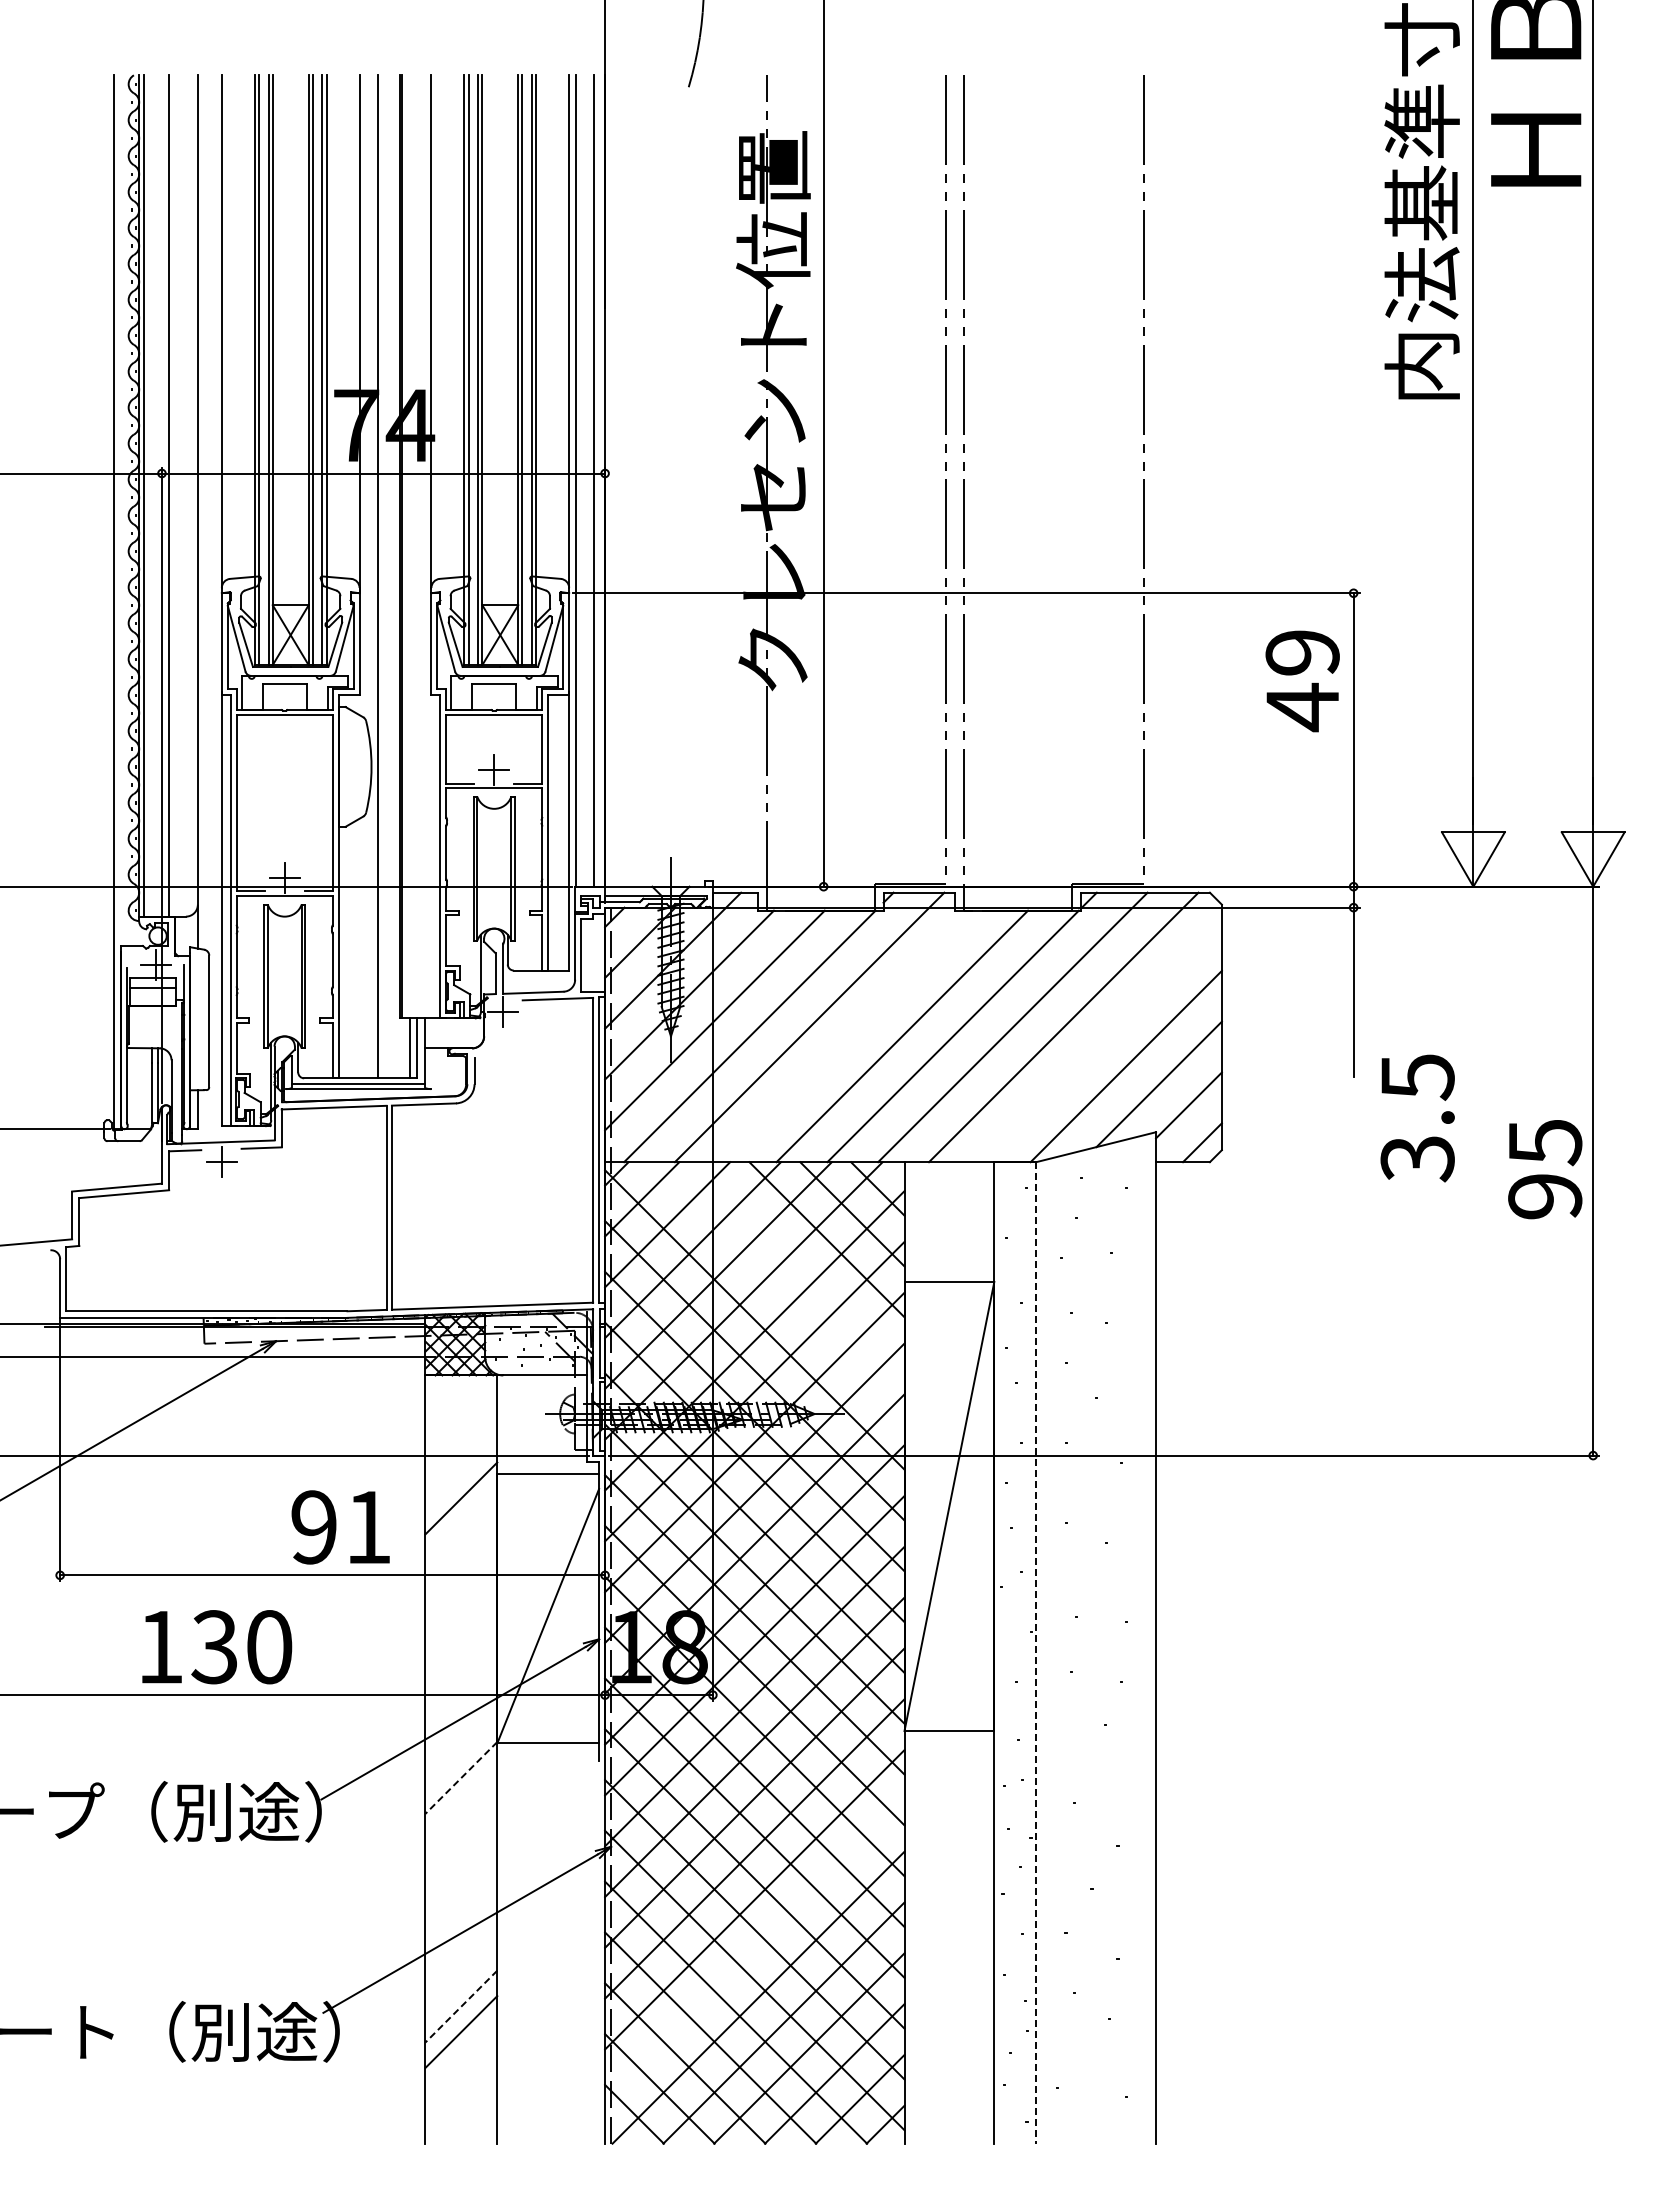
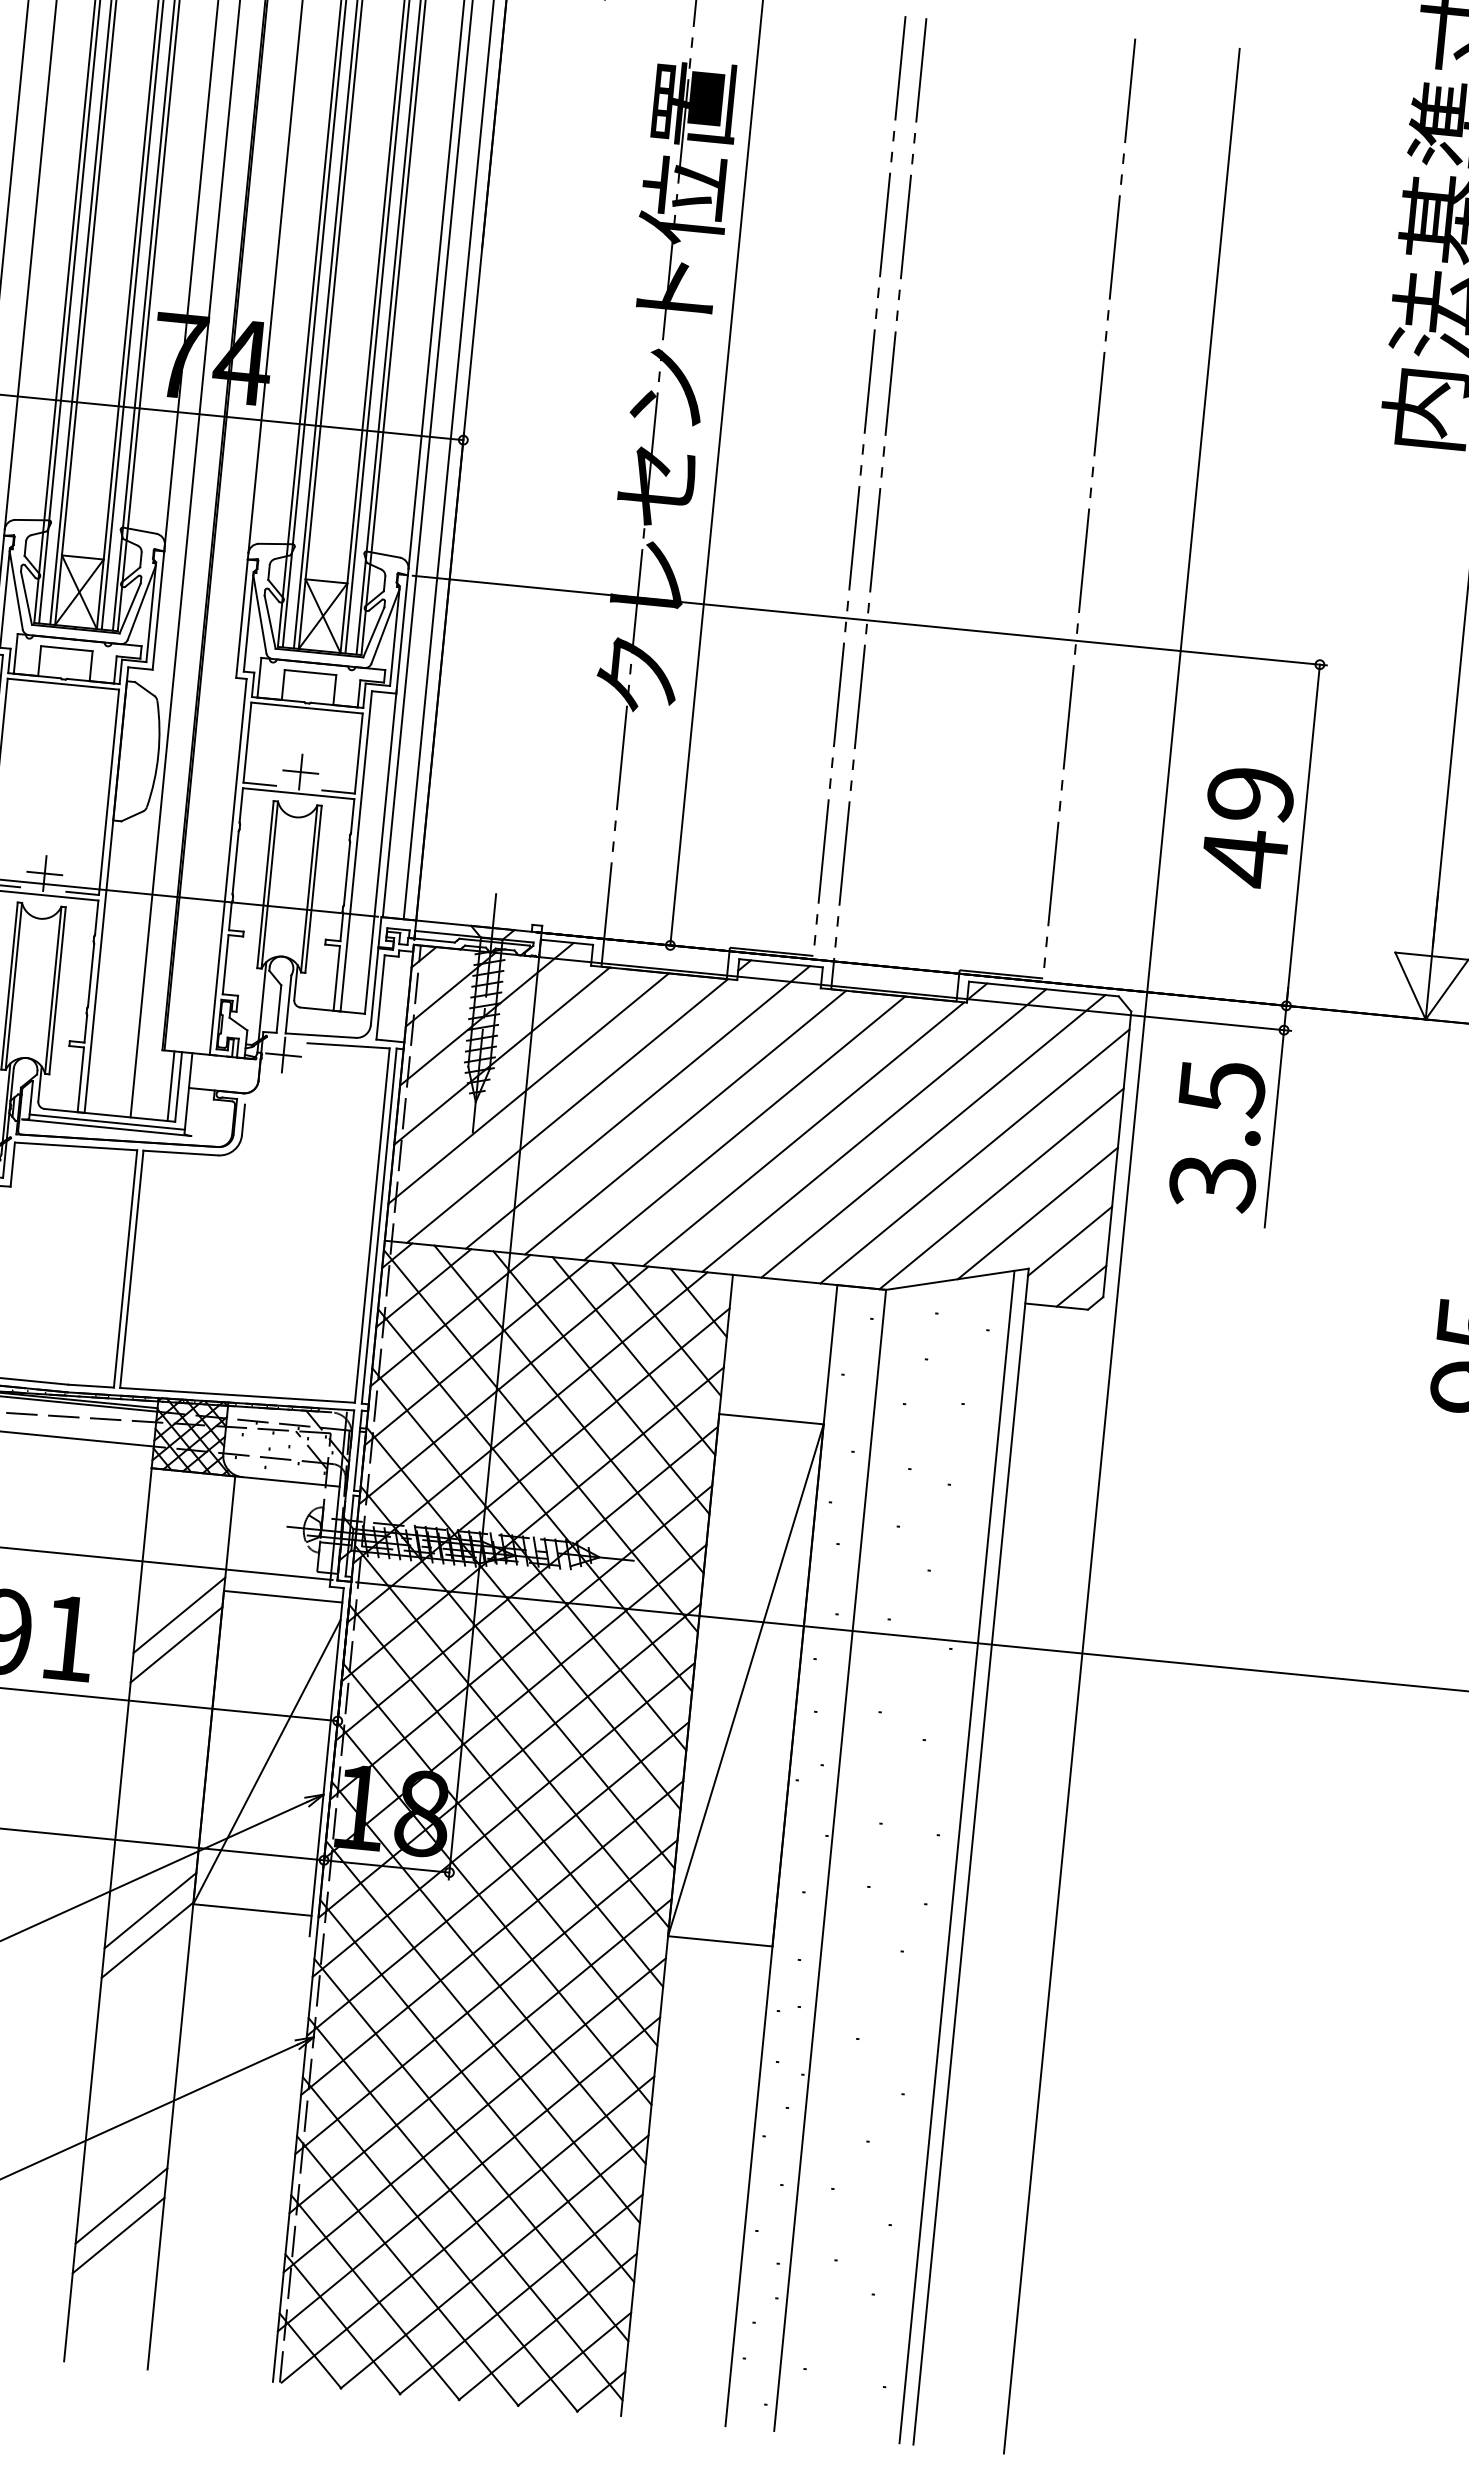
text: (1302, 681) -> (1247, 828), moved
line: (851, 1036) -> (685, 1122), added
line: (1100, 1041) -> (974, 1156), added
line: (1233, 1109) -> (1121, 1251), added
text: (1417, 1118) -> (1217, 1136), moved
line: (801, 1265) -> (601, 1383), added
line: (775, 1290) -> (568, 1409), added
line: (461, 1523) -> (176, 1644), added
line: (1144, 1639) -> (957, 1857), added
line: (1036, 1652) -> (830, 1859), dashed -> solid
line: (461, 1752) -> (150, 1910), added
line: (461, 1777) -> (147, 1939), dashed -> solid
line: (754, 1950) -> (468, 2174), added
line: (461, 2006) -> (121, 2205), dashed -> solid

